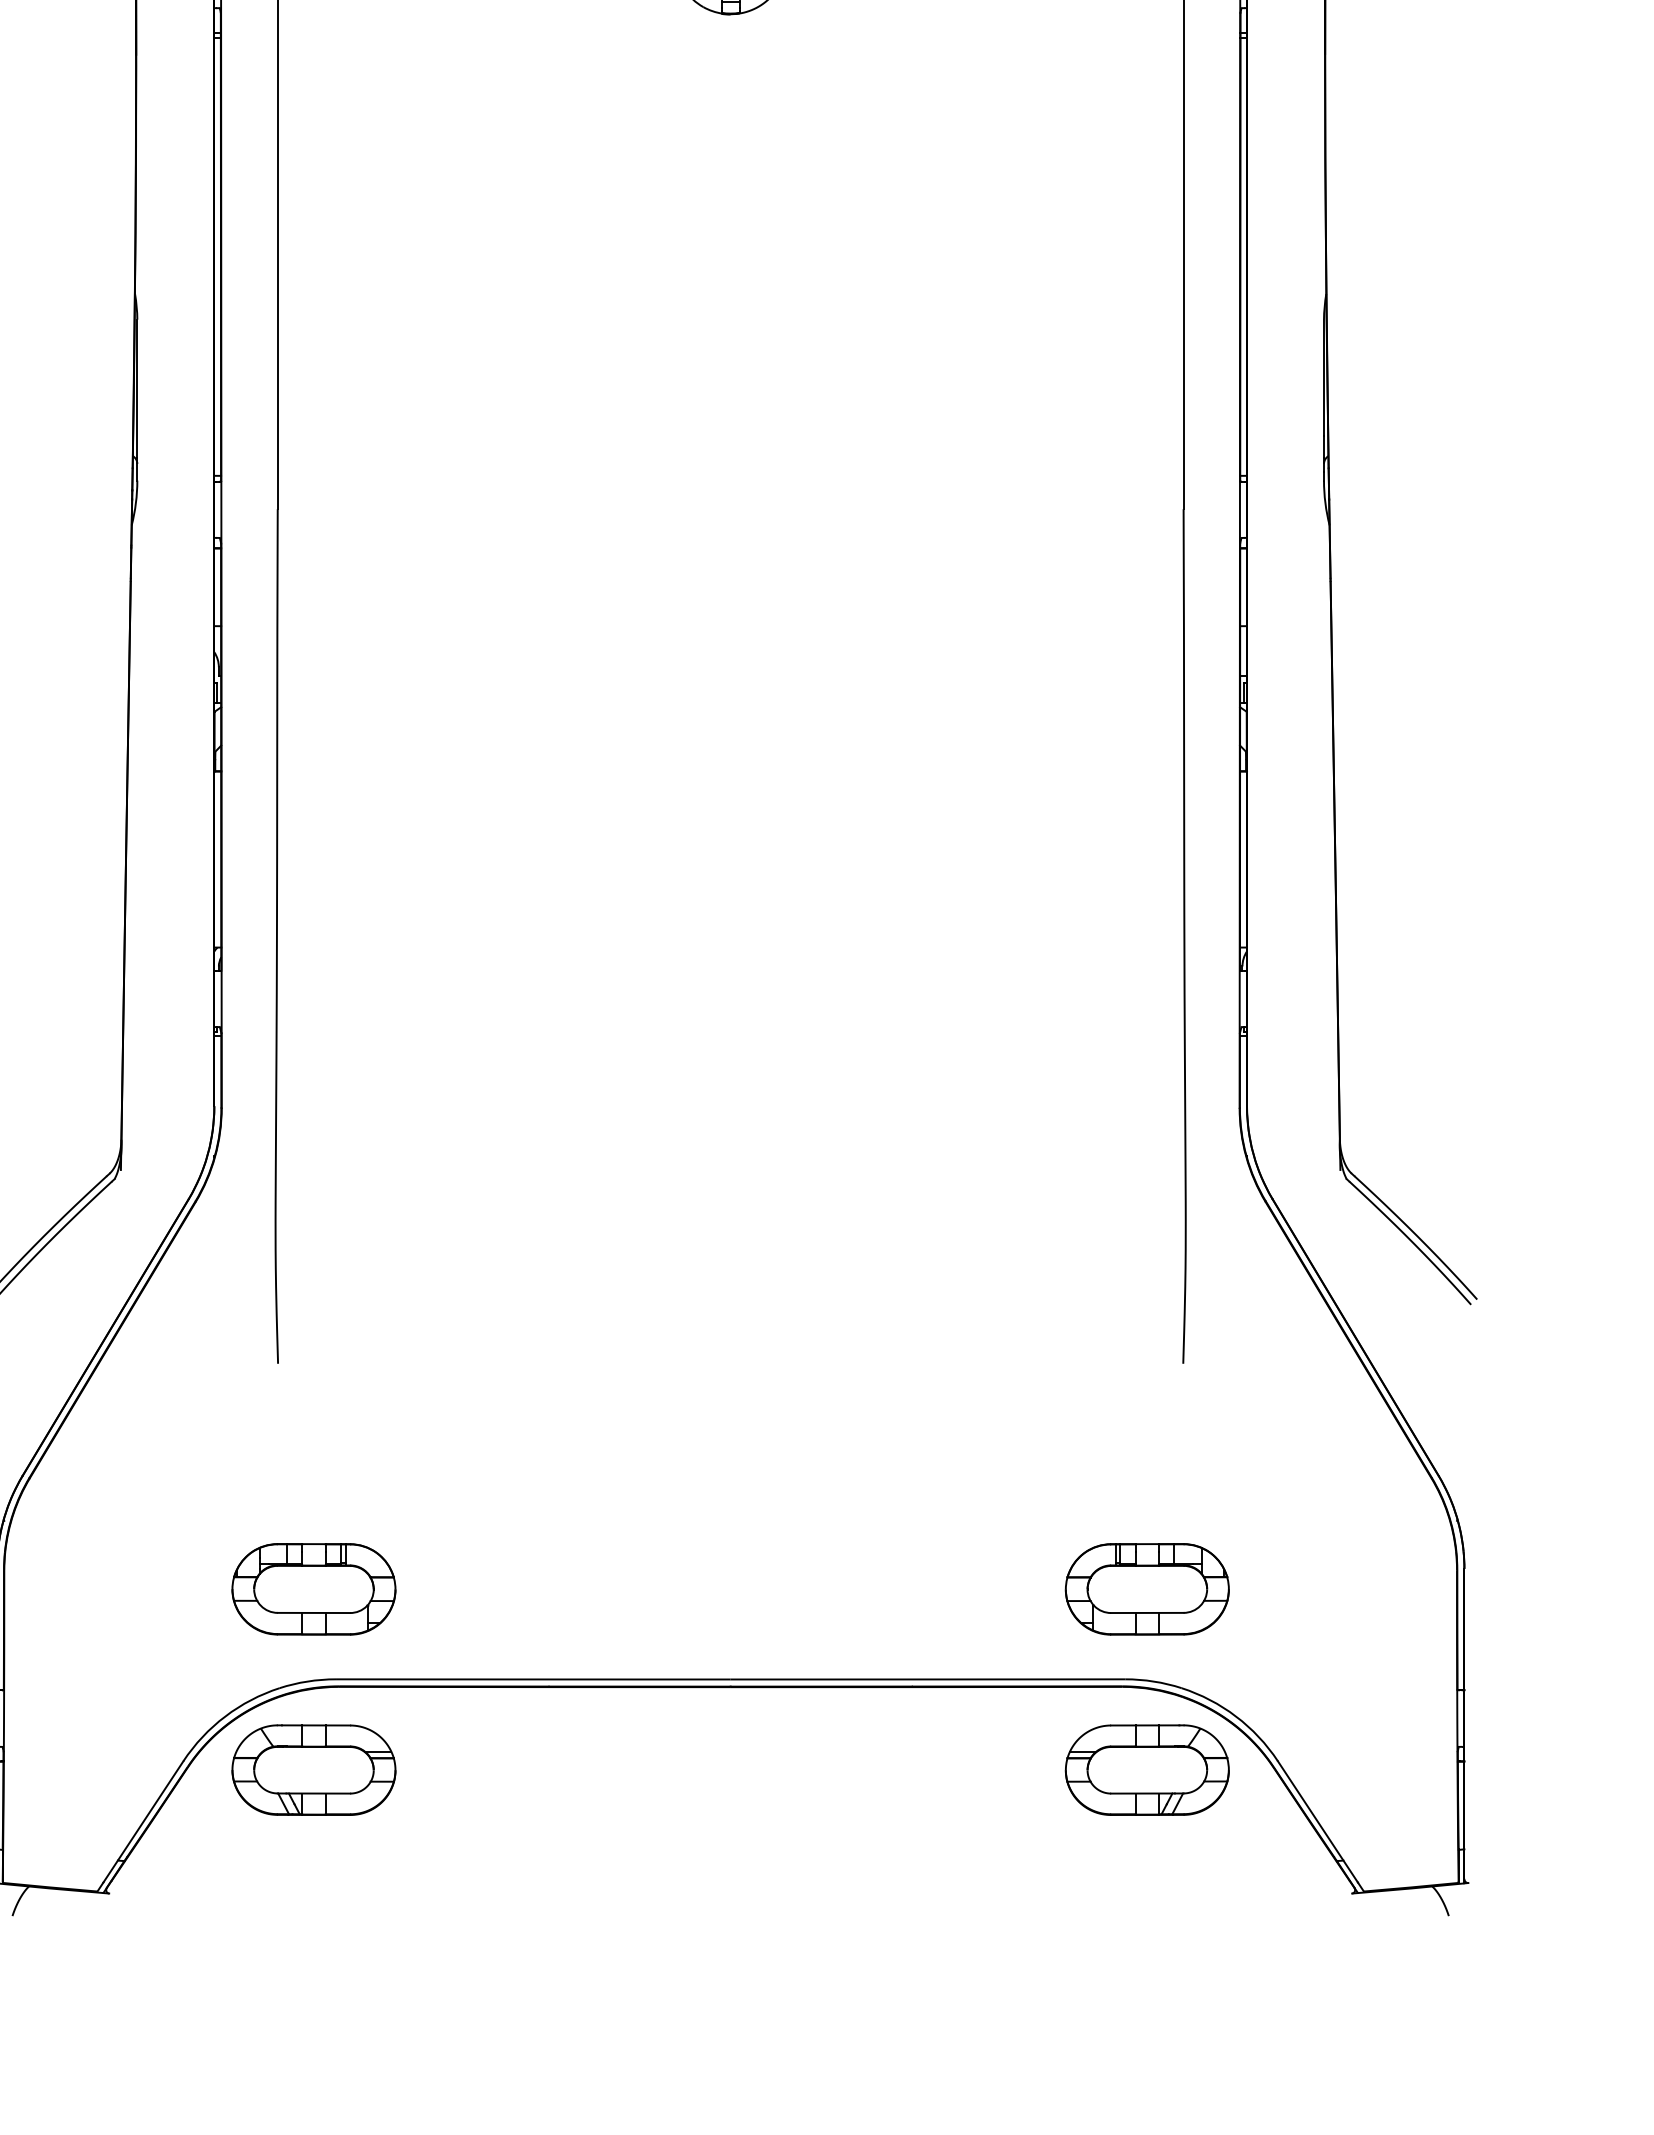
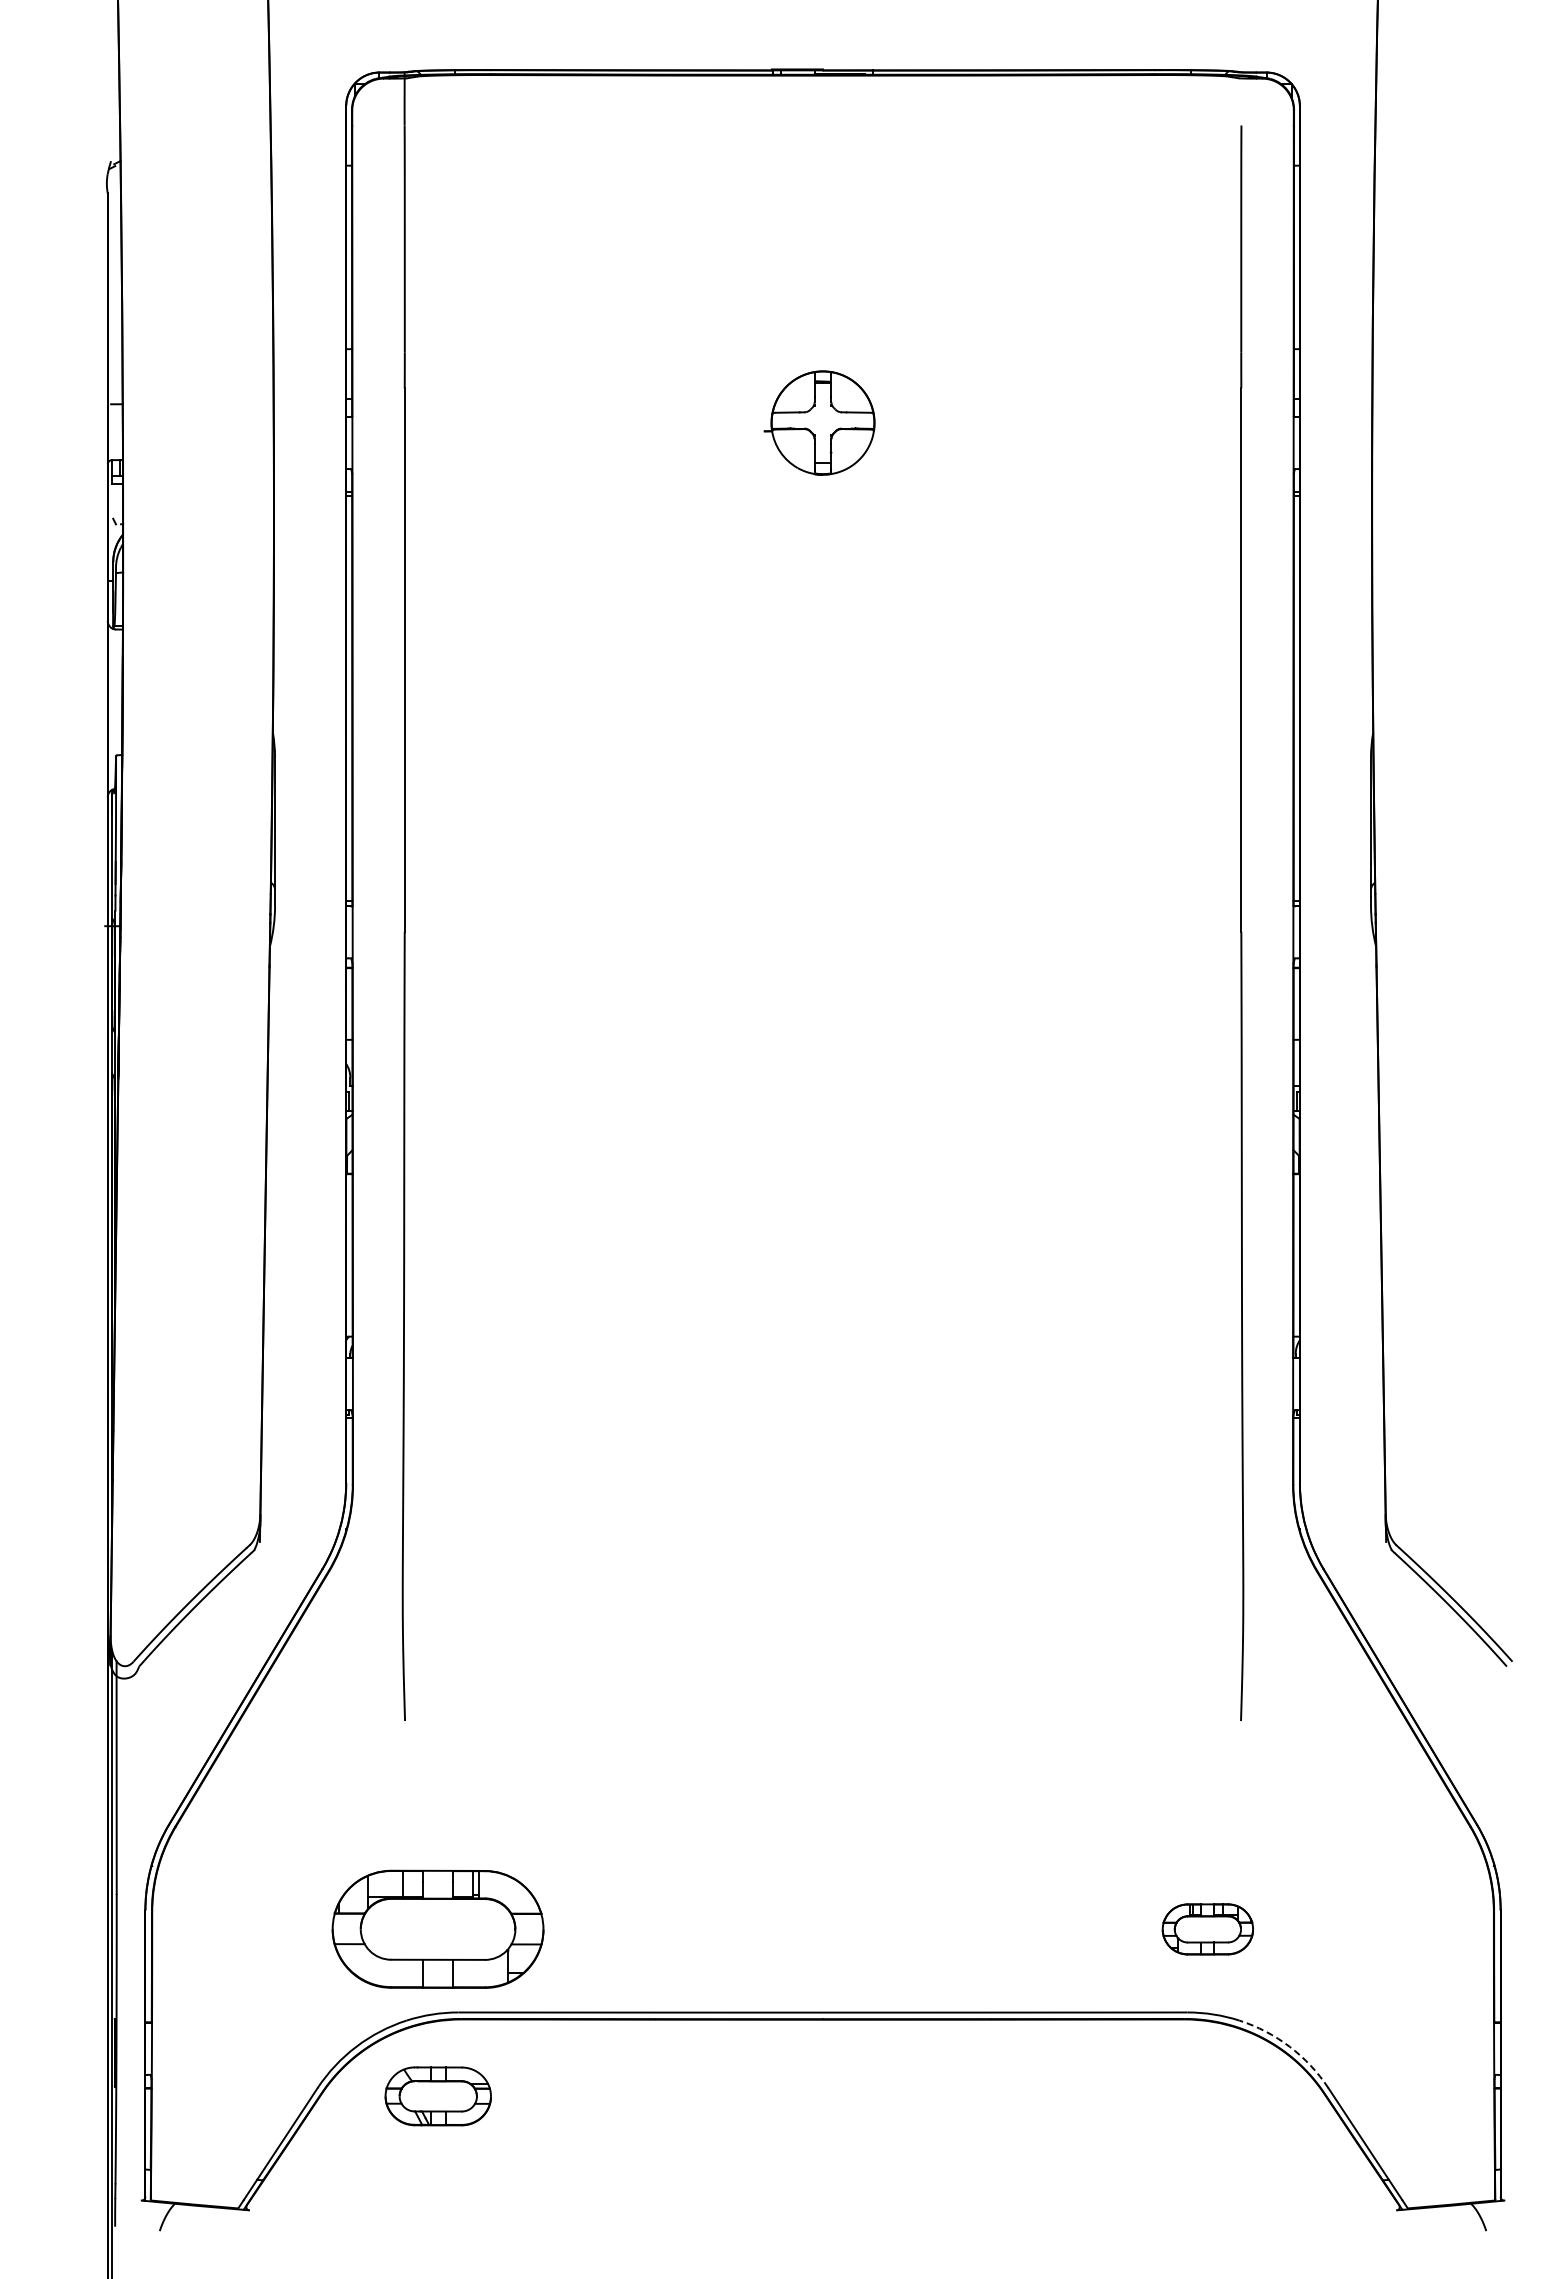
part: (314, 1589) -> (438, 1929), size x1.4
part: (1146, 1589) -> (1207, 1929), size x0.6
arc: (1235, 1716) -> (1289, 2046), solid -> dashed
part: (314, 1770) -> (438, 2096), size x0.7
part: (1146, 1770) -> (1207, 2096), removed

